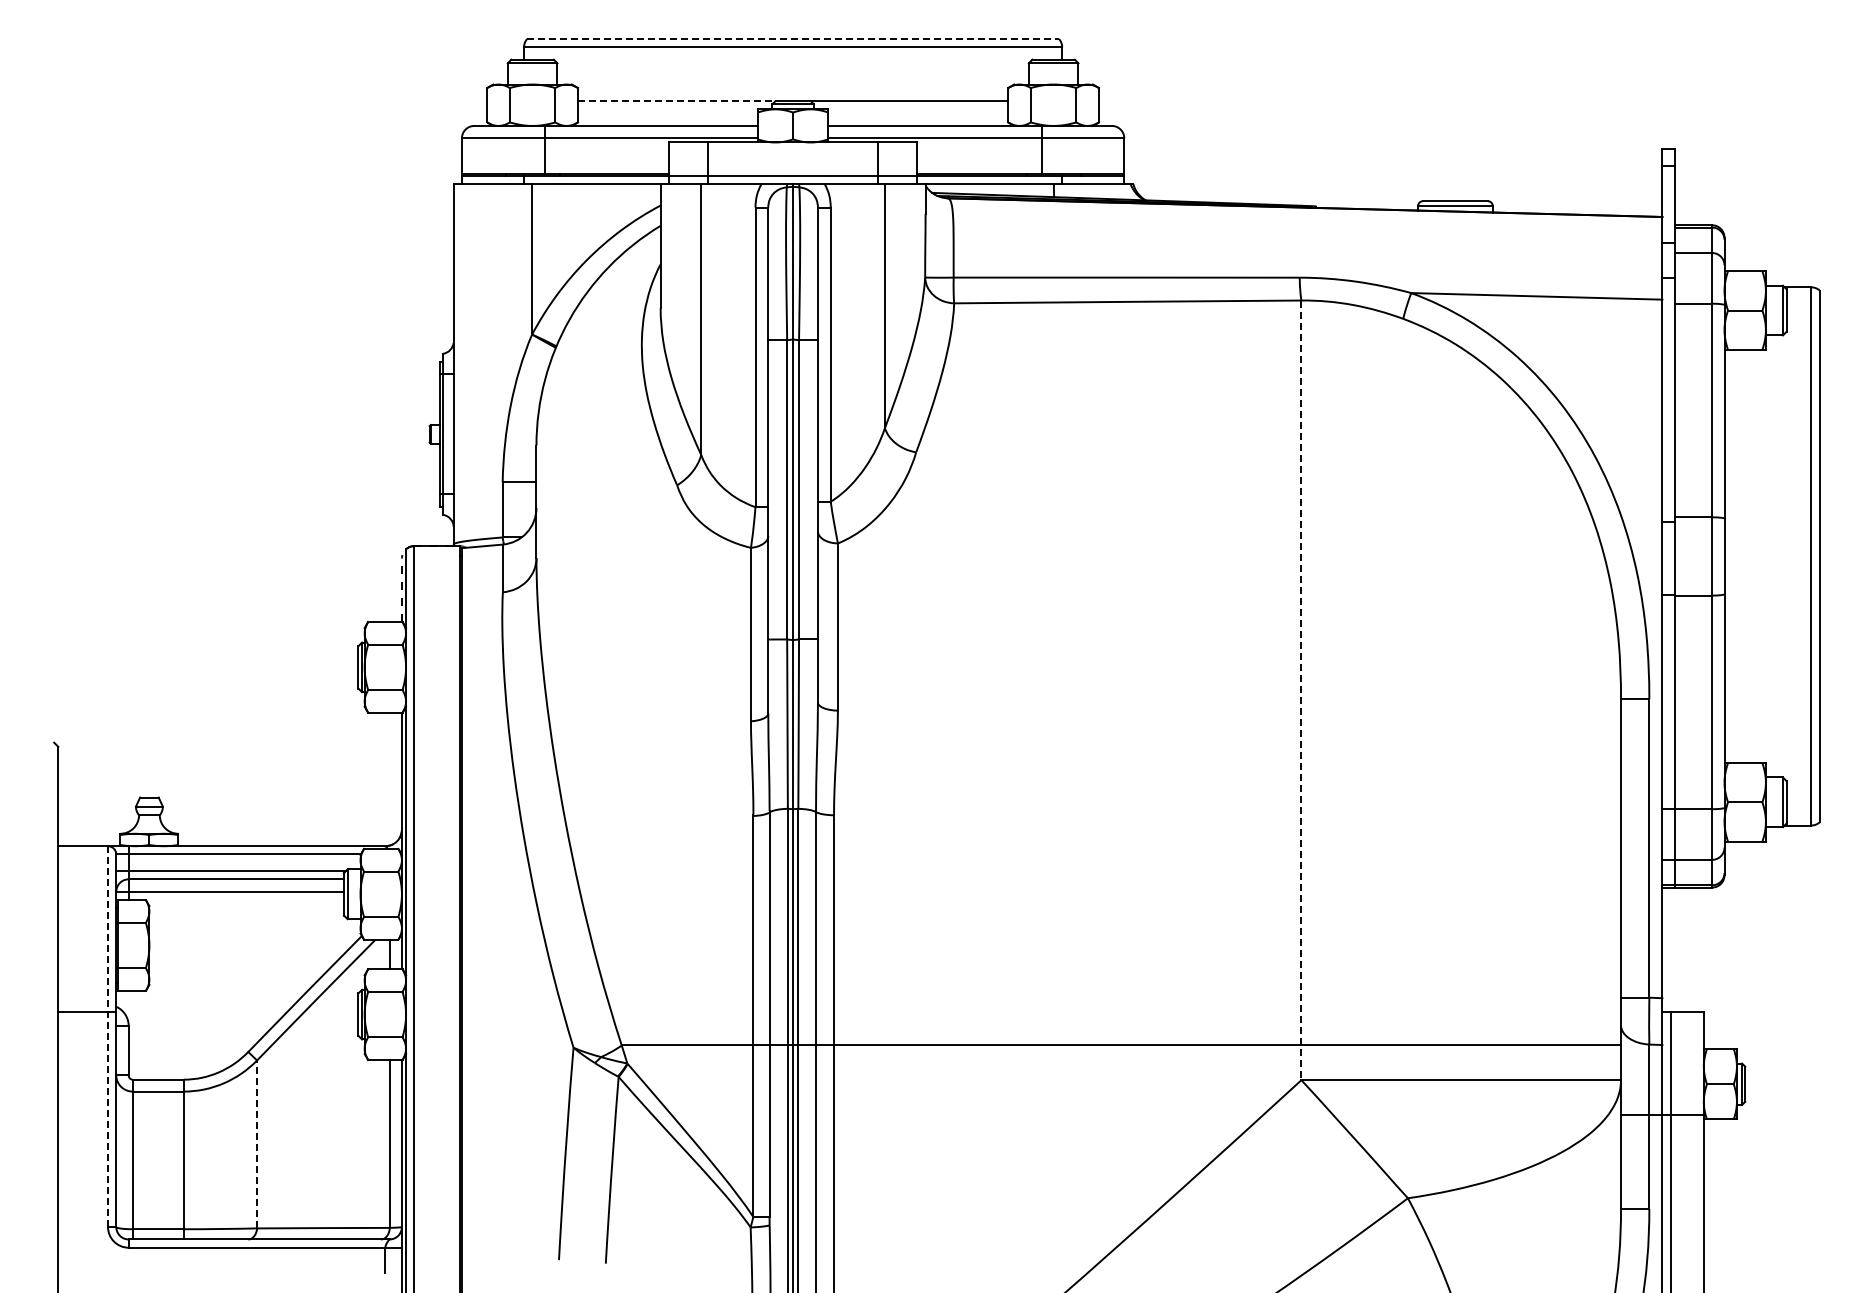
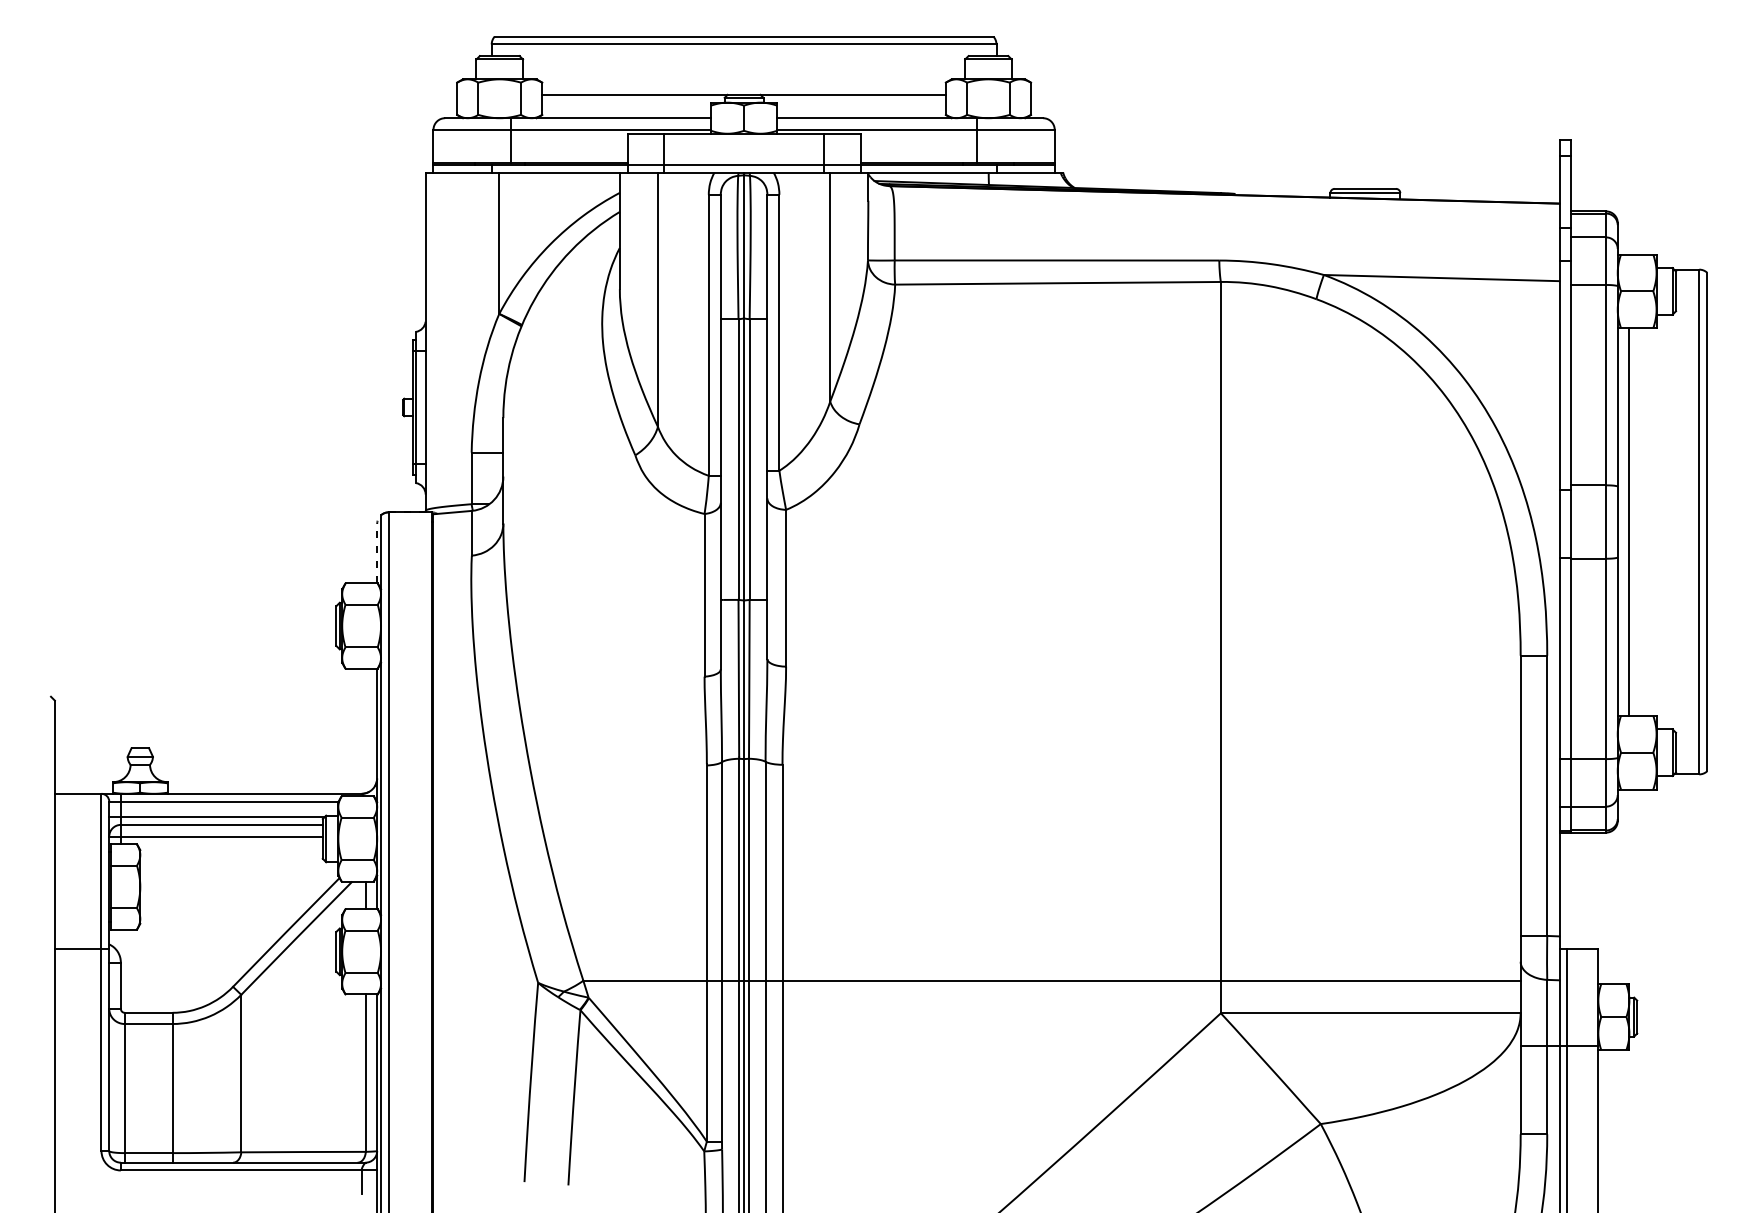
line: (793, 39) -> (744, 37), dashed -> solid
line: (676, 101) -> (634, 95), dashed -> solid
line: (1736, 556) -> (1628, 522), added
line: (1301, 690) -> (1220, 647), dashed -> solid
line: (108, 1036) -> (101, 972), dashed -> solid
line: (257, 1144) -> (241, 1073), dashed -> solid

